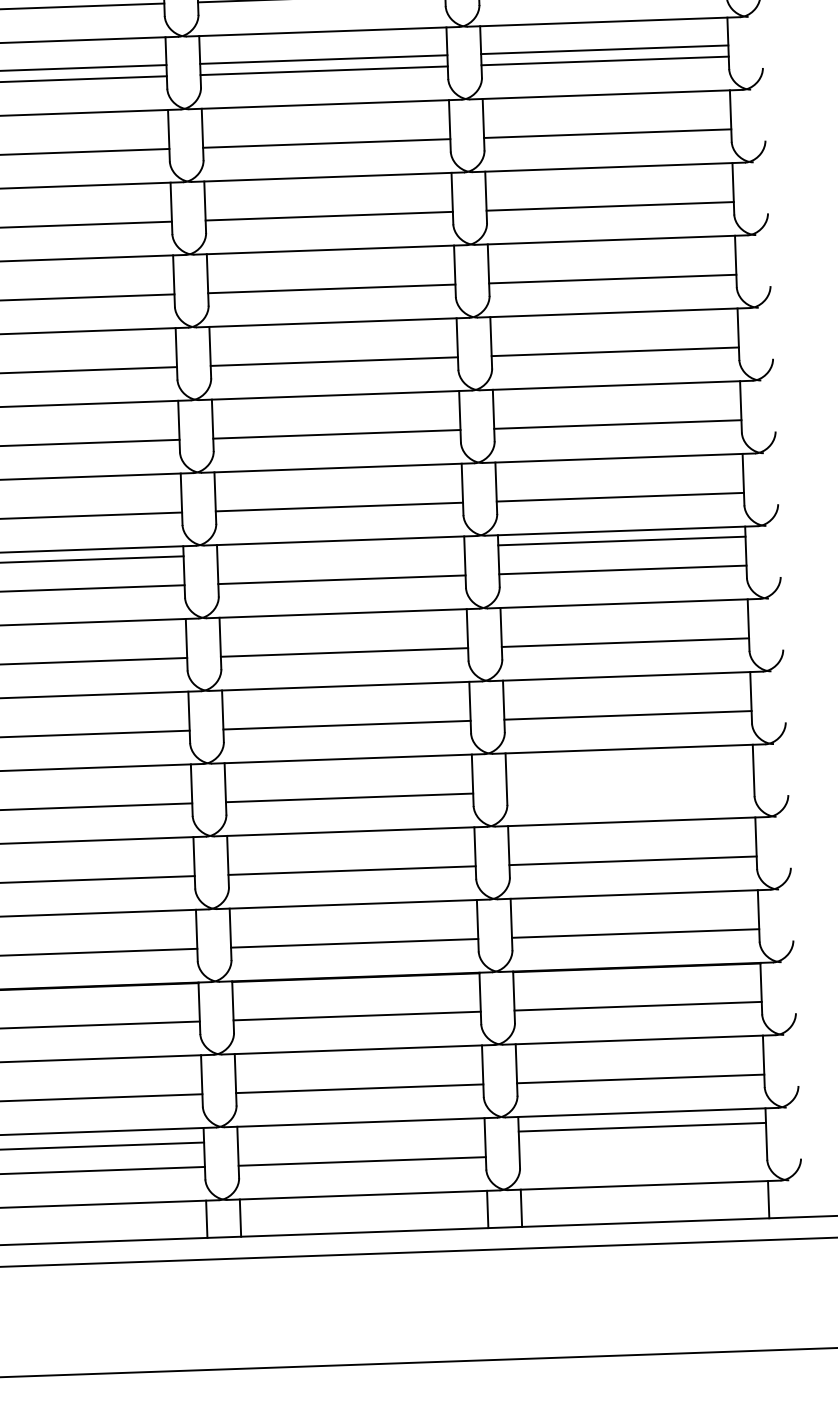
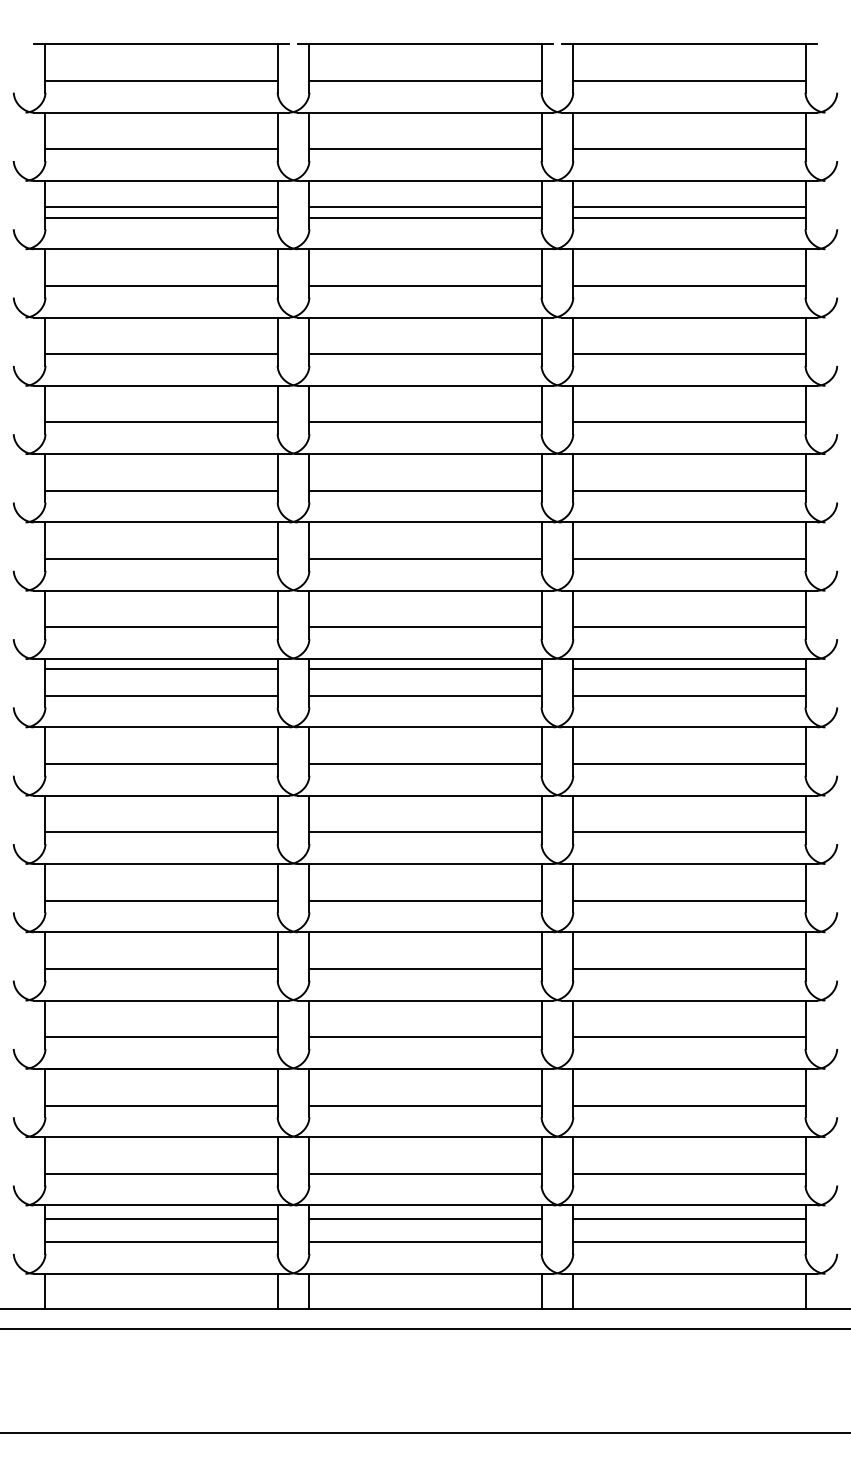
line: (340, 550) -> (425, 668), added
line: (630, 787) -> (689, 900), added
line: (361, 1137) -> (425, 1219), added
line: (643, 1152) -> (689, 1242), added

